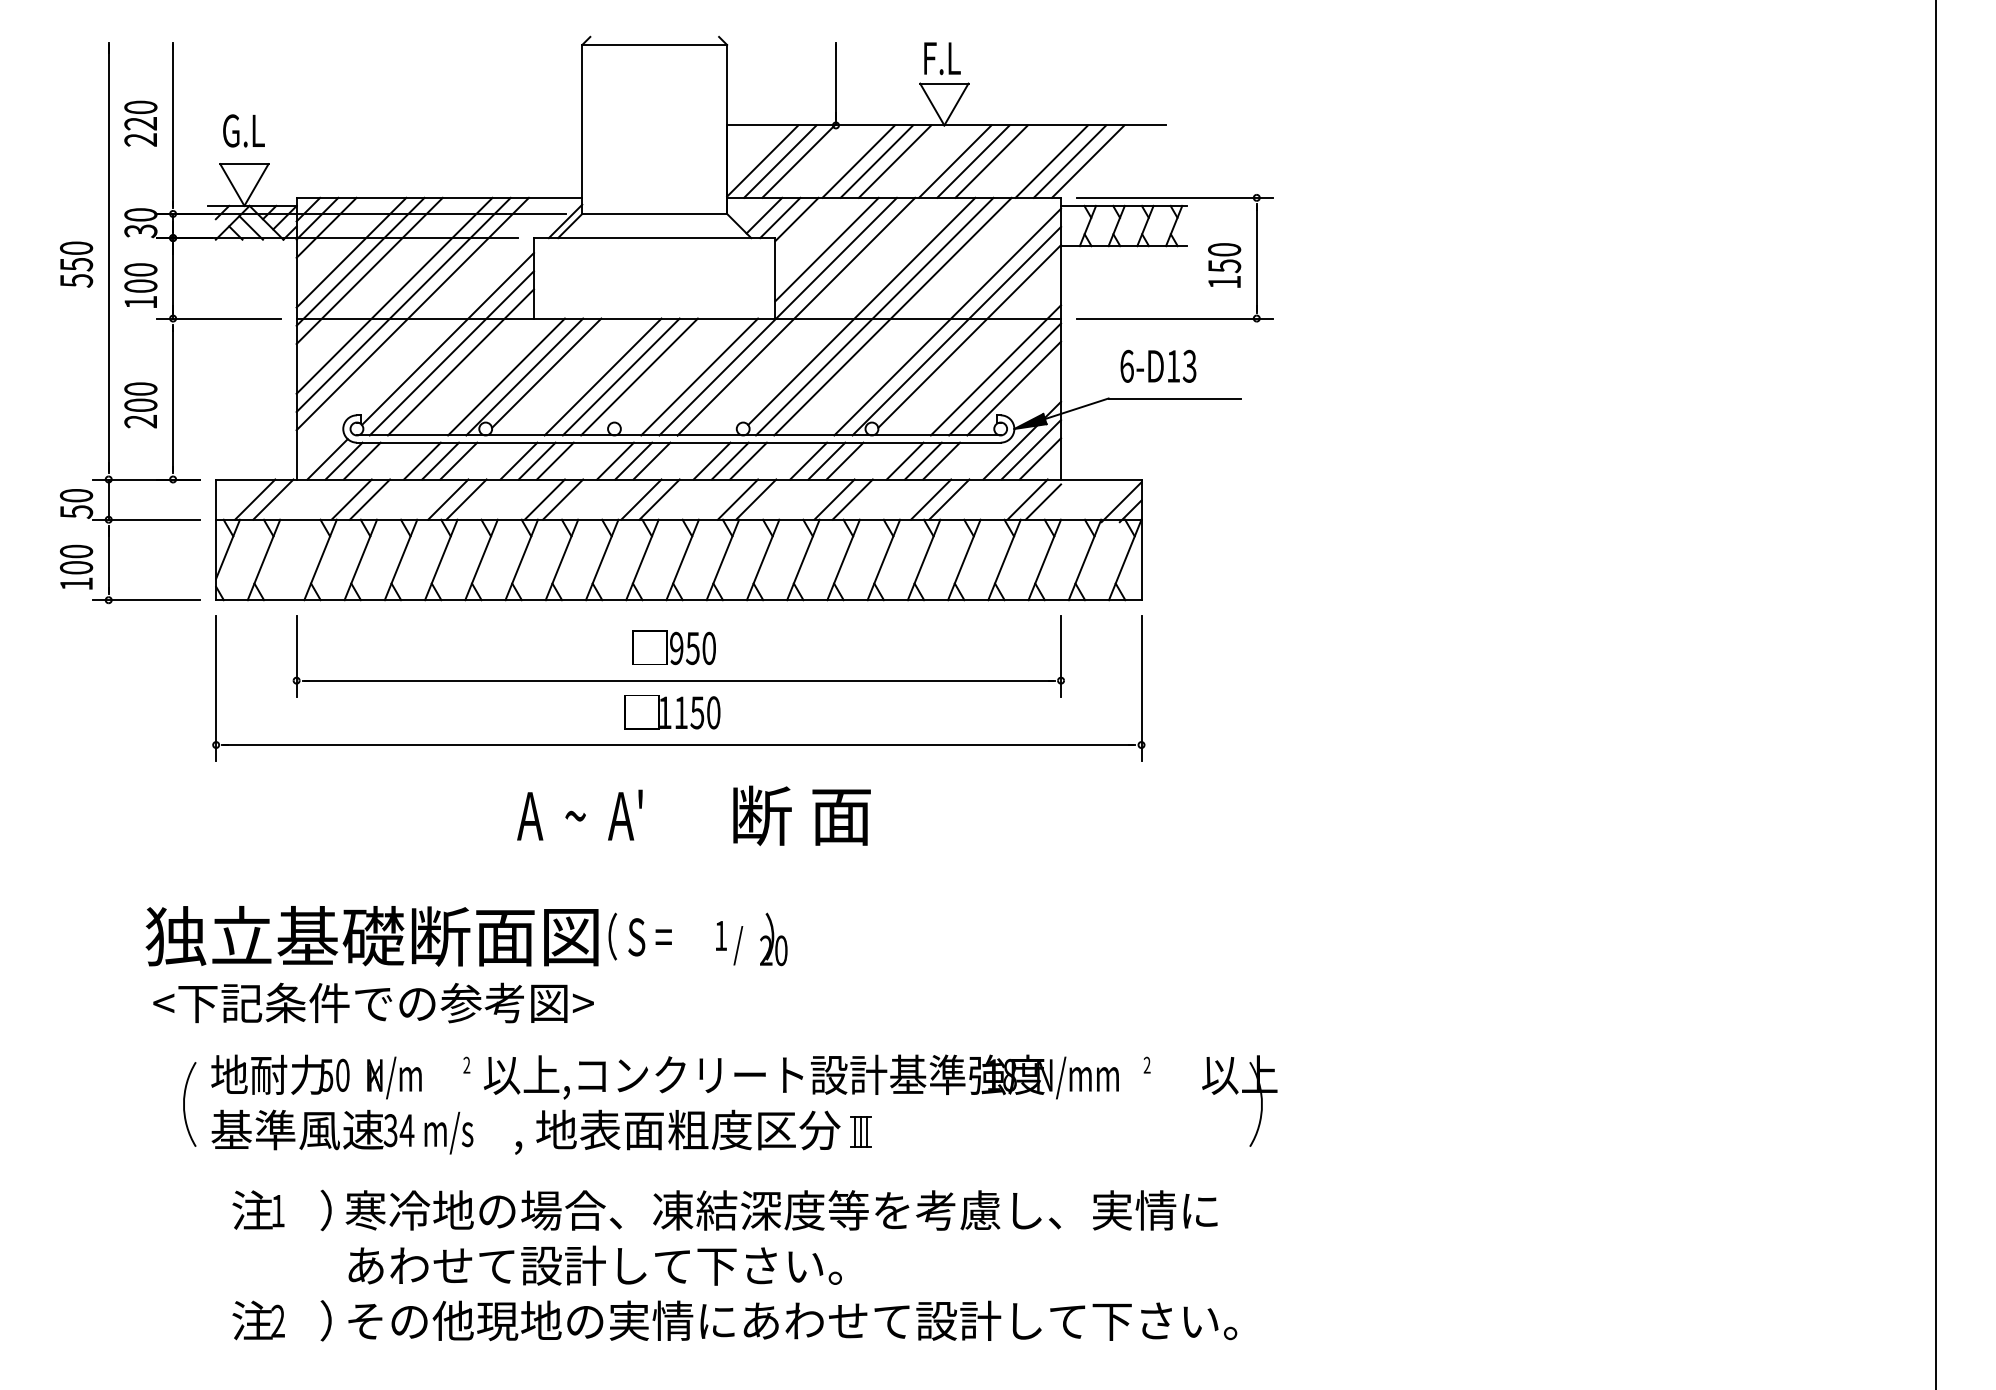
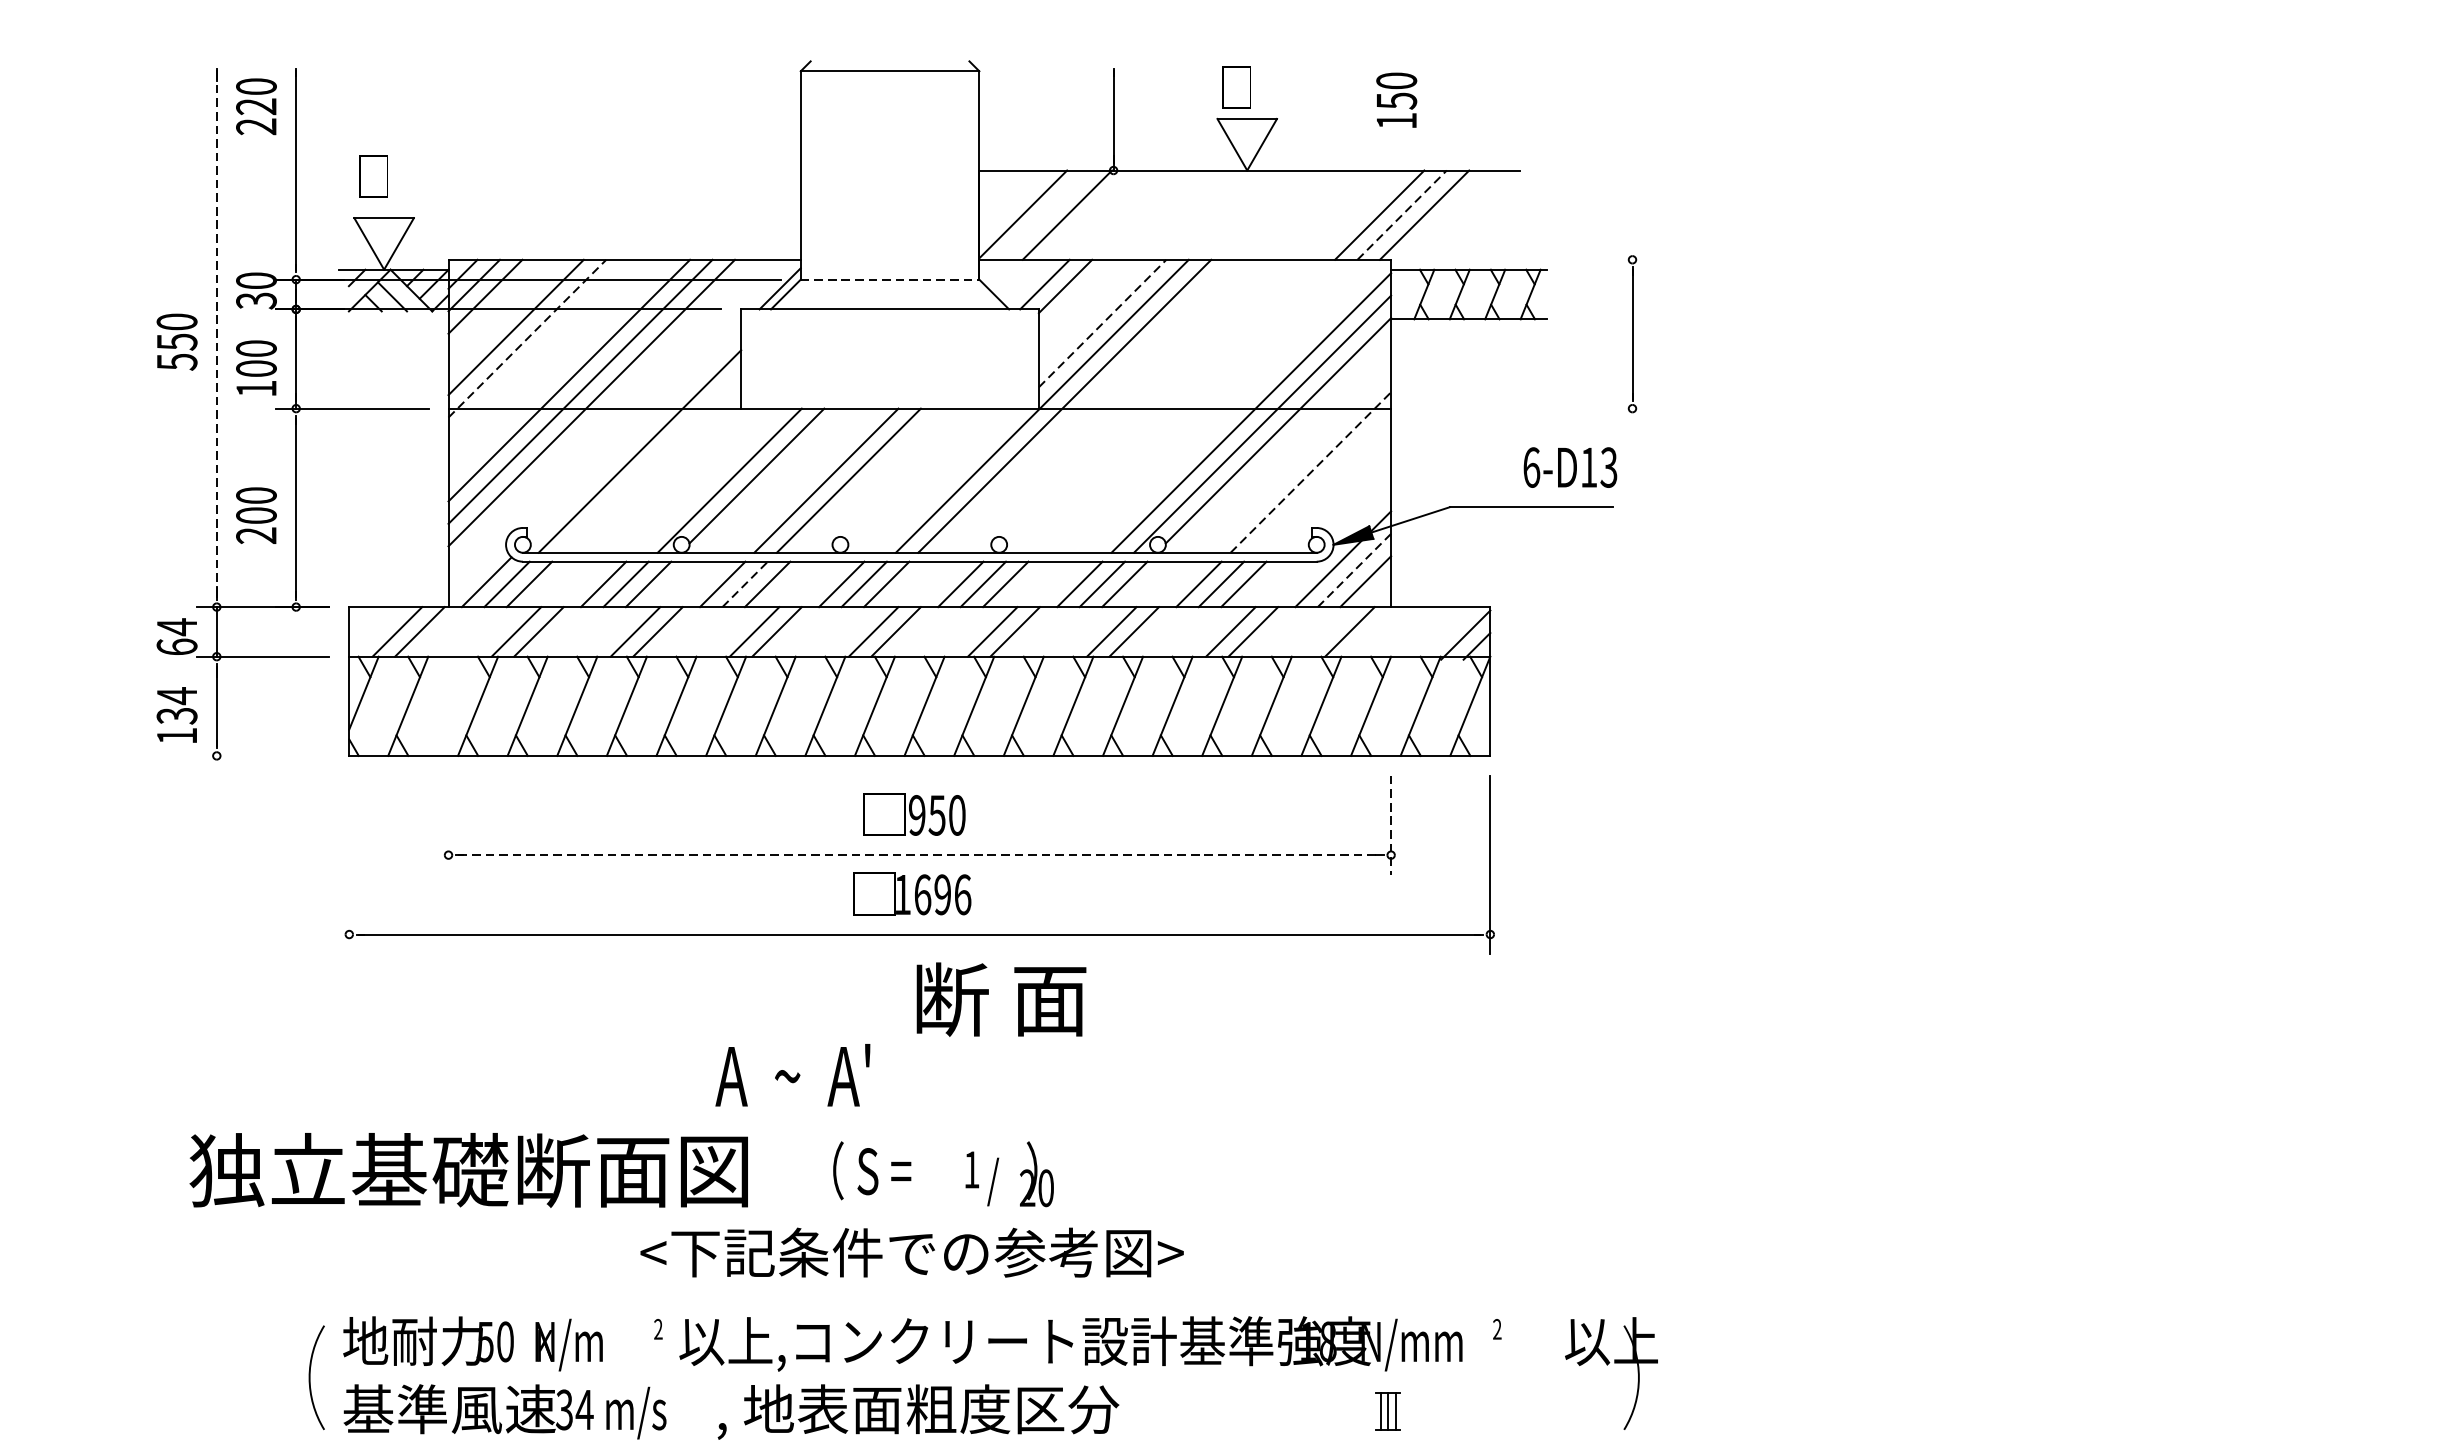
text: (942, 57) -> (1244, 86), F.L -> □
text: (140, 123) -> (255, 106), moved
text: (243, 130) -> (383, 176), G.L -> □
line: (780, 161) -> (1045, 214), removed
line: (858, 161) -> (1141, 214), removed
line: (876, 161) -> (1163, 214), removed
line: (894, 161) -> (1185, 214), removed
line: (955, 161) -> (1260, 214), removed
line: (973, 161) -> (1283, 214), removed
line: (991, 161) -> (1305, 214), removed
line: (1070, 161) -> (1402, 214), solid -> dashed
line: (1174, 197) -> (1531, 259), removed
line: (655, 213) -> (891, 279), solid -> dashed
line: (764, 215) -> (1025, 281), removed
line: (827, 249) -> (1103, 323), solid -> dashed
line: (108, 258) -> (216, 334), solid -> dashed
line: (360, 261) -> (527, 338), solid -> dashed
text: (1224, 265) -> (1396, 100), moved
line: (369, 270) -> (538, 349), removed
line: (861, 310) -> (1145, 398), removed
line: (874, 316) -> (1161, 406), removed
line: (892, 316) -> (1183, 406), removed
line: (1174, 318) -> (1531, 408), removed
line: (447, 338) -> (634, 433), removed
line: (460, 362) -> (650, 462), removed
text: (1158, 365) -> (1570, 466), moved
line: (996, 370) -> (1311, 472), solid -> dashed
line: (506, 376) -> (707, 480), removed
line: (639, 376) -> (871, 480), removed
line: (699, 376) -> (945, 480), removed
line: (1005, 379) -> (1322, 483), removed
line: (1014, 388) -> (1333, 494), removed
line: (1031, 449) -> (1354, 570), solid -> dashed
line: (537, 460) -> (745, 583), solid -> dashed
line: (1043, 501) -> (1369, 634), removed
text: (76, 503) -> (177, 636), 50 -> 64
text: (76, 559) -> (177, 705), 100 -> 134
line: (146, 600) -> (263, 756), removed
line: (296, 656) -> (448, 825), removed
line: (1061, 657) -> (1391, 826), solid -> dashed
line: (679, 680) -> (920, 854), solid -> dashed
line: (216, 688) -> (349, 864), removed
text: (697, 712) -> (942, 894), 1150 -> 1696
text: (579, 814) -> (792, 1074), moved
text: (801, 815) -> (1000, 999), moved
text: (371, 936) -> (468, 1170), moved
text: (373, 1002) -> (912, 1252), moved
part: (860, 1131) -> (1387, 1411), moved

